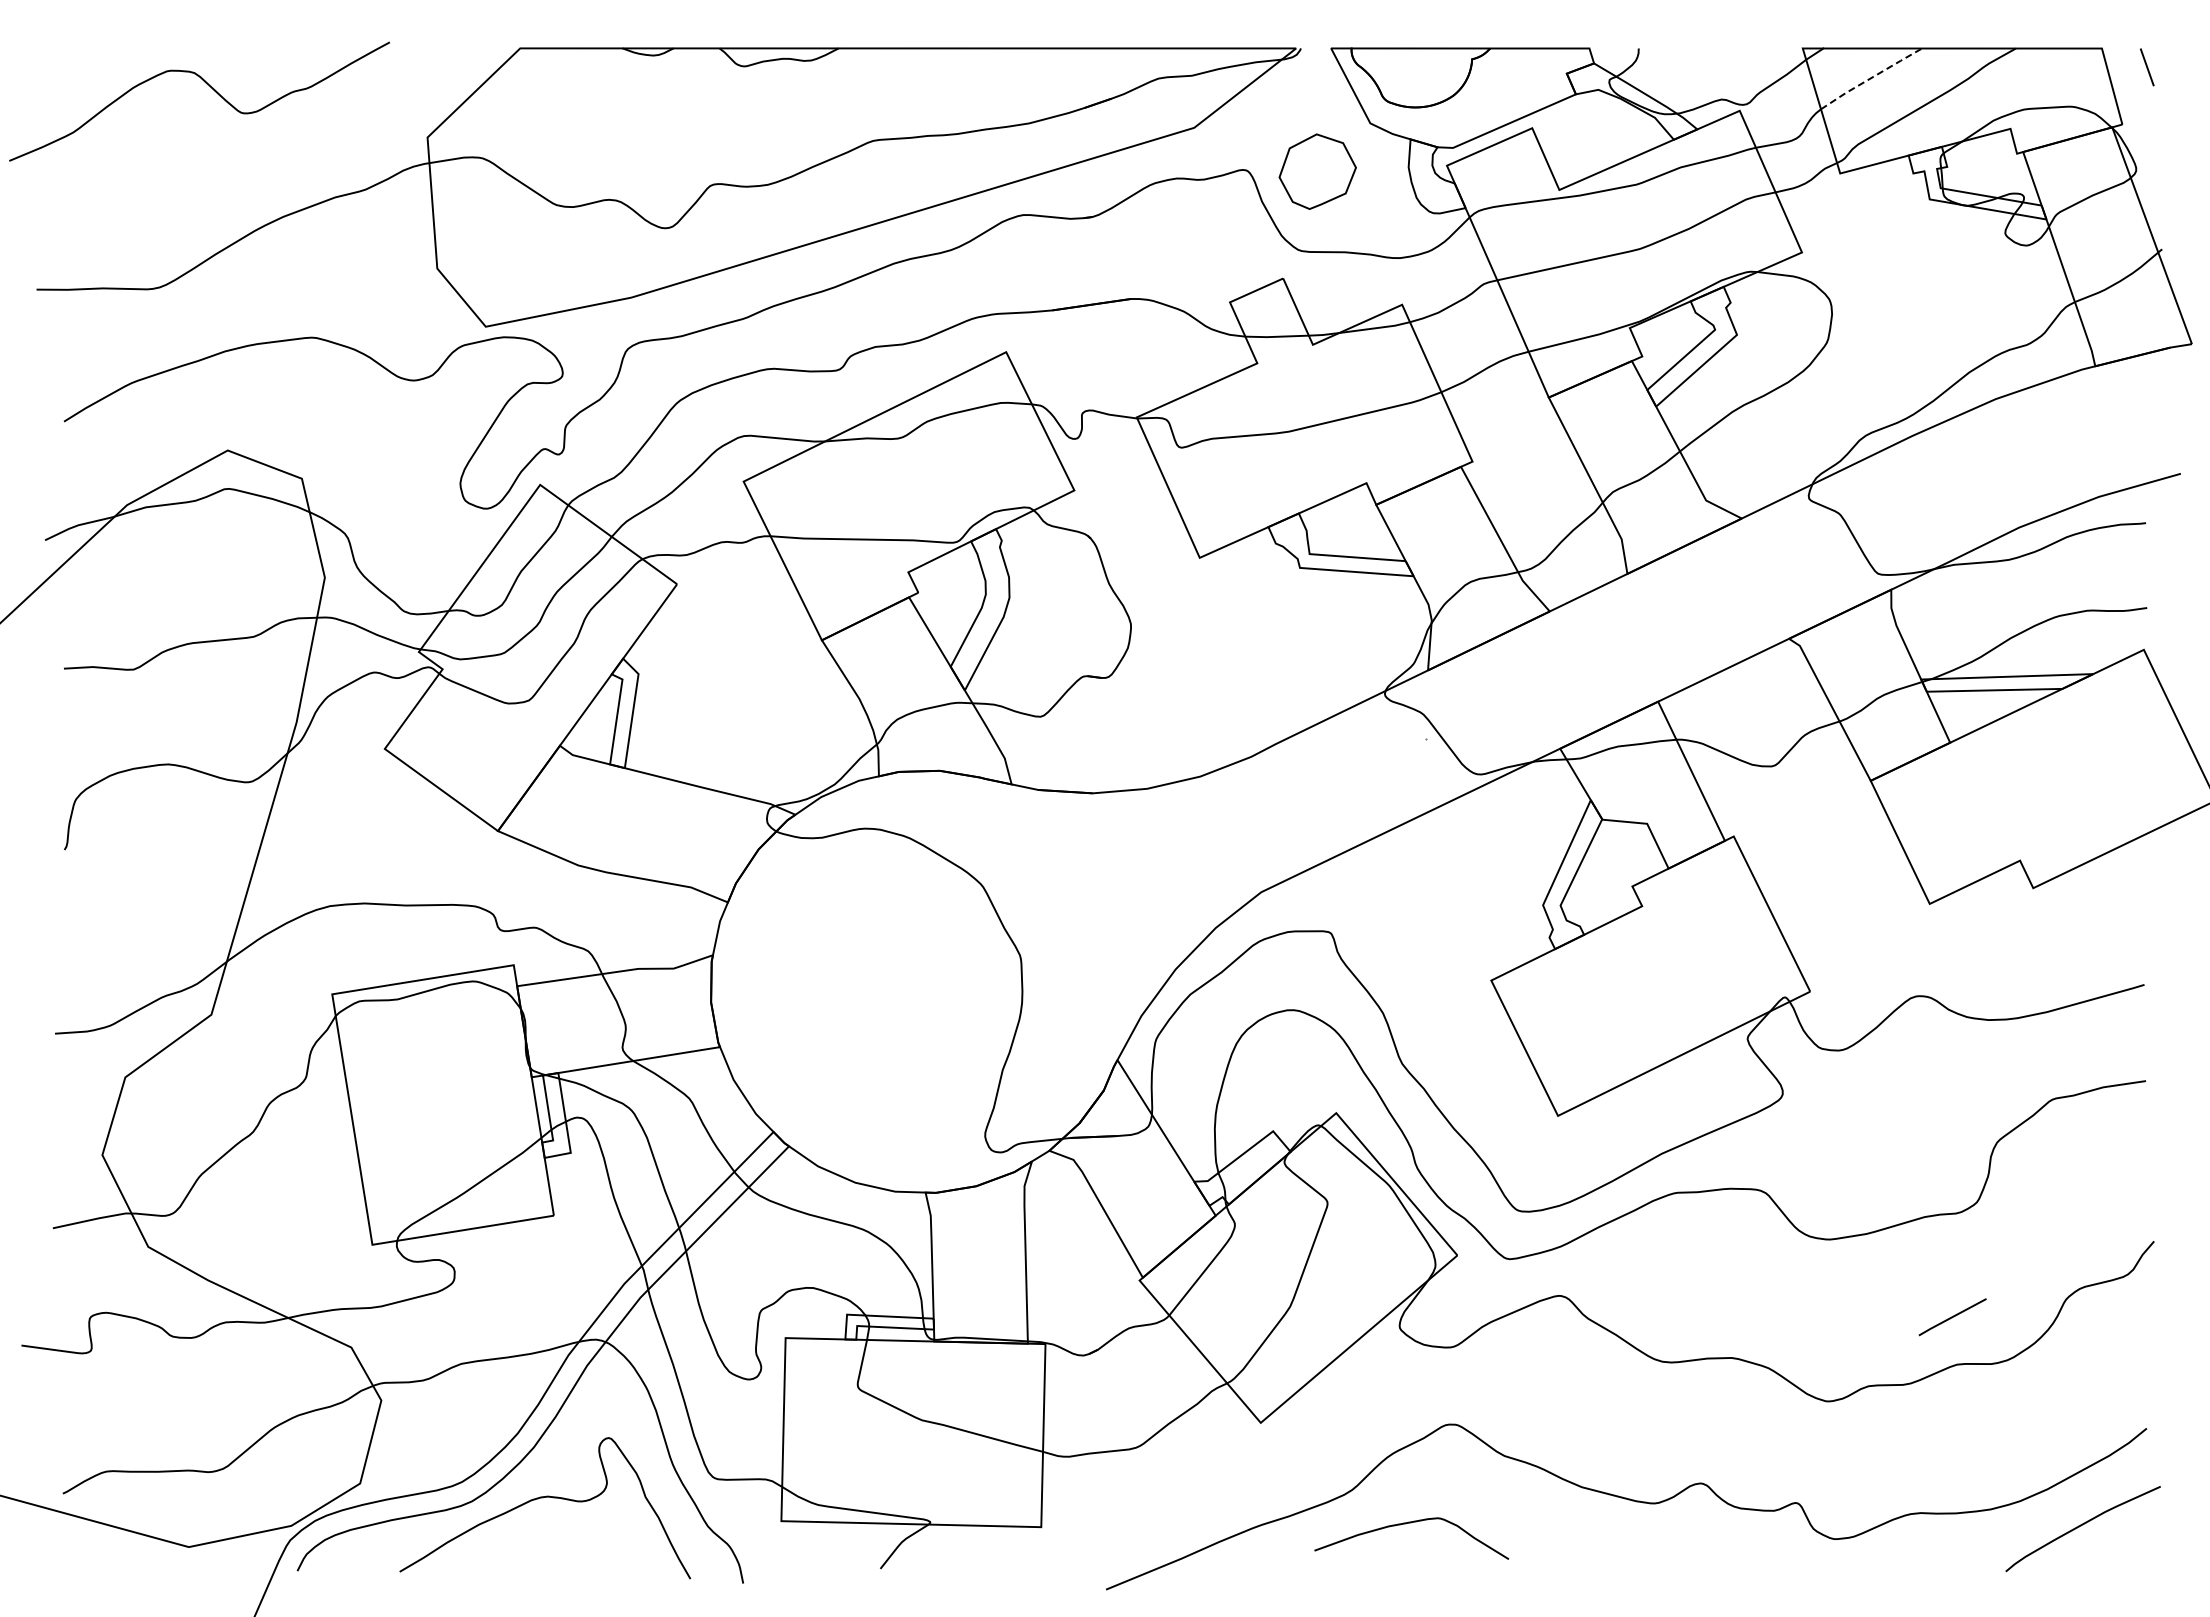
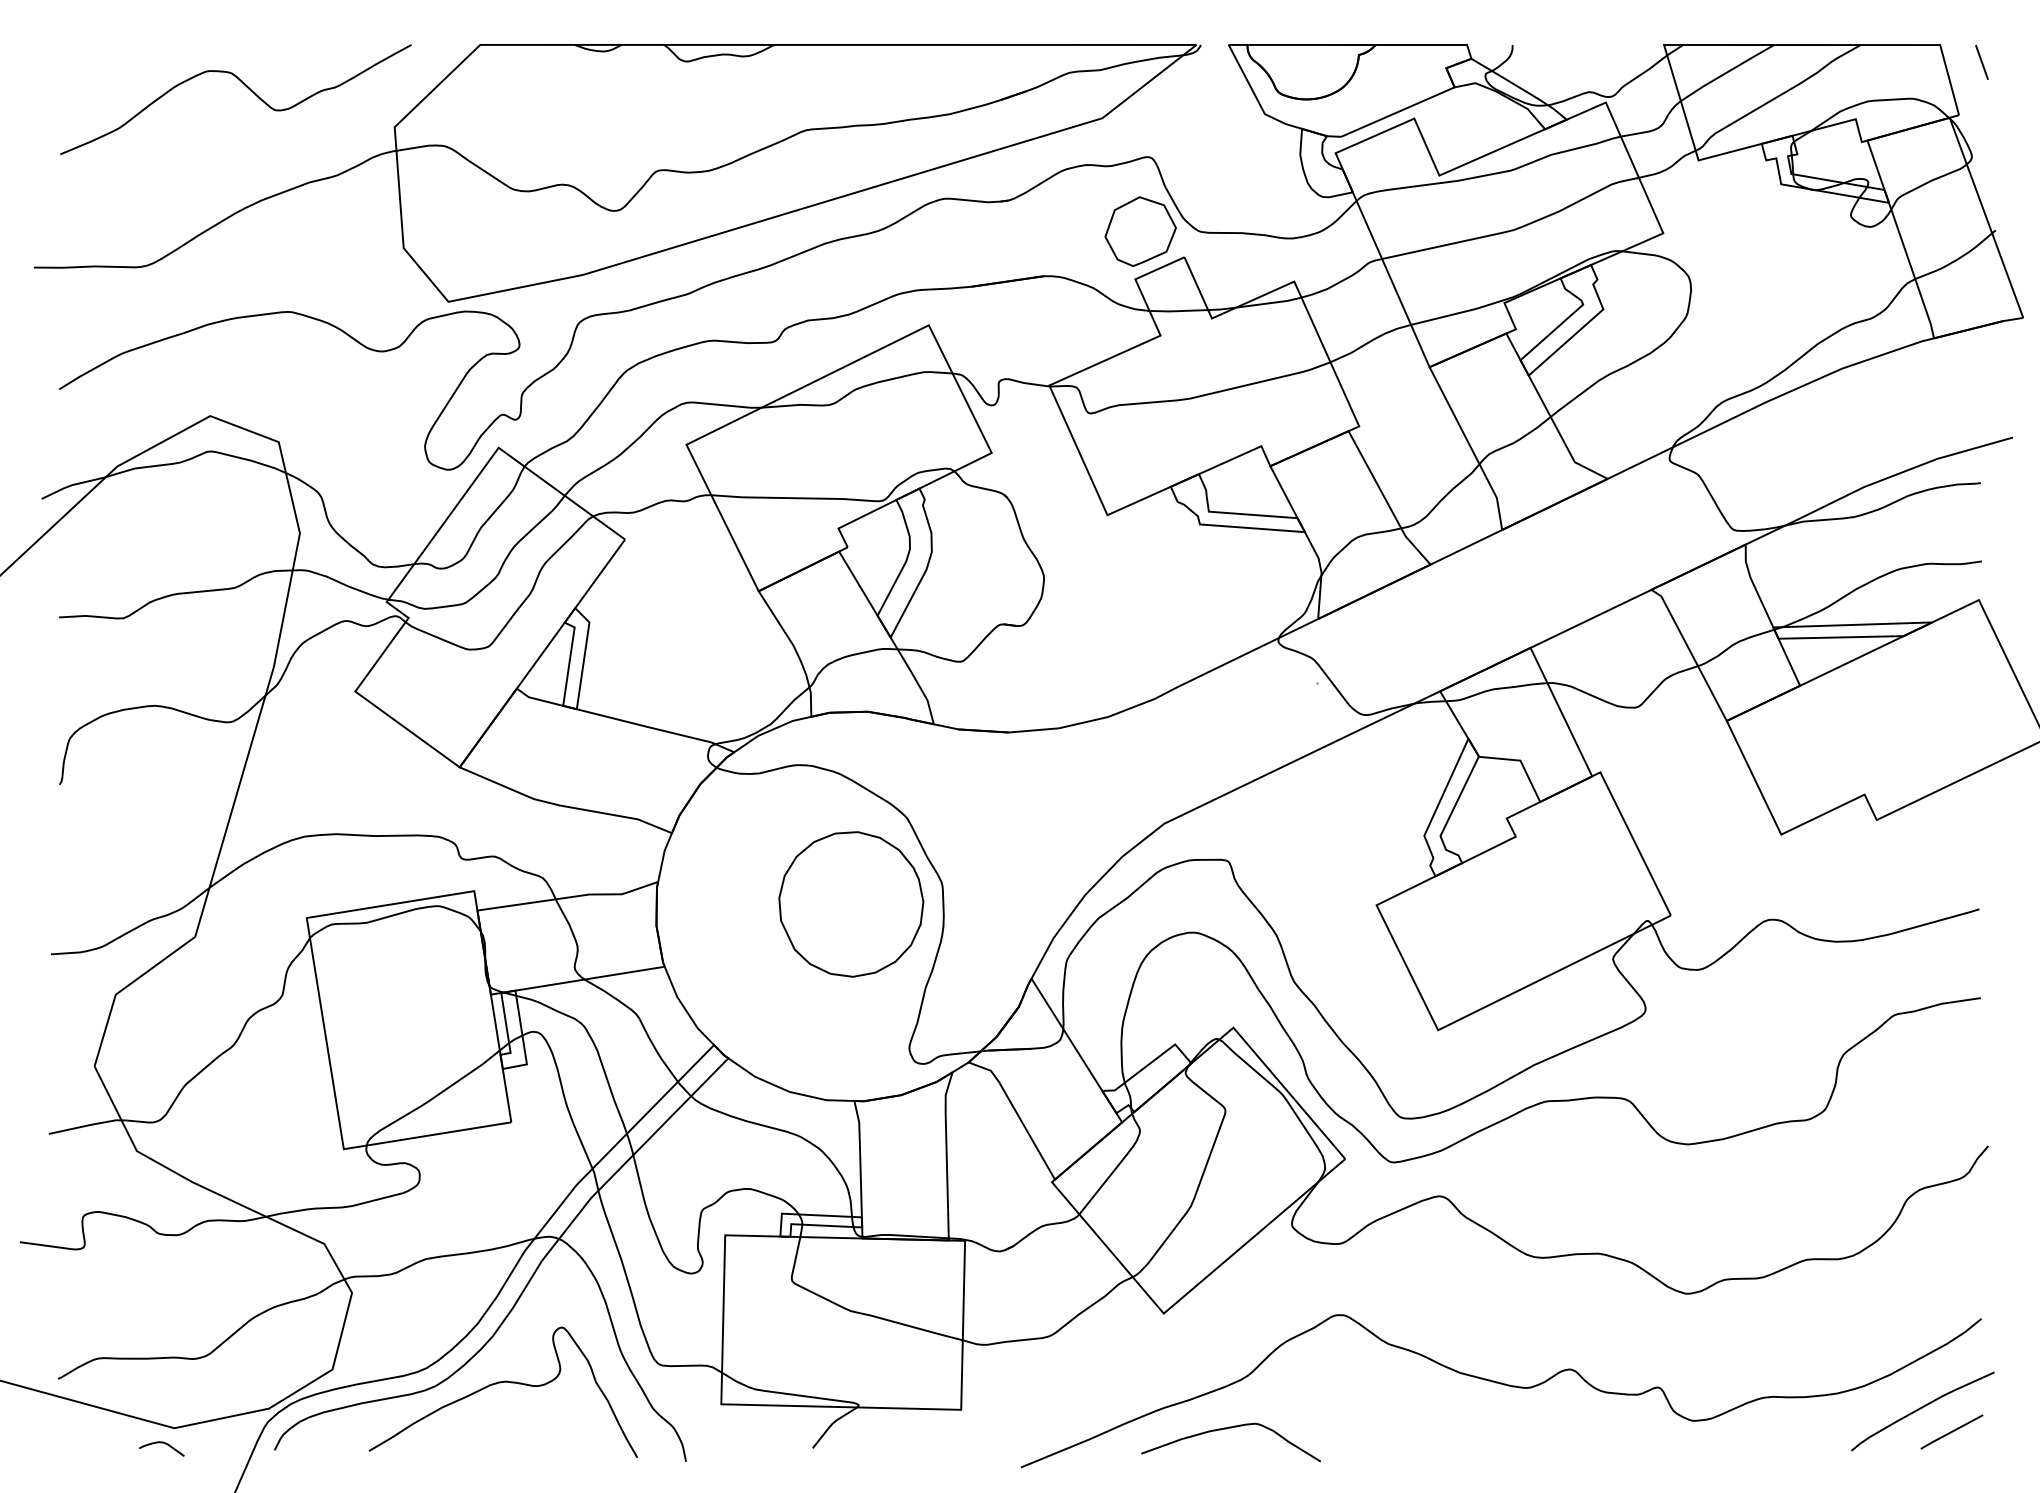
line: (1870, 78) -> (1726, 72), dashed -> solid
curve: (211, 88) -> (246, 87), moved
part: (1317, 171) -> (1140, 231), moved
part: (922, 979) -> (851, 904), added
line: (1952, 1317) -> (1951, 1432), moved
curve: (1411, 1523) -> (1230, 1428), moved
curve: (174, 1563) -> (161, 1443), added

